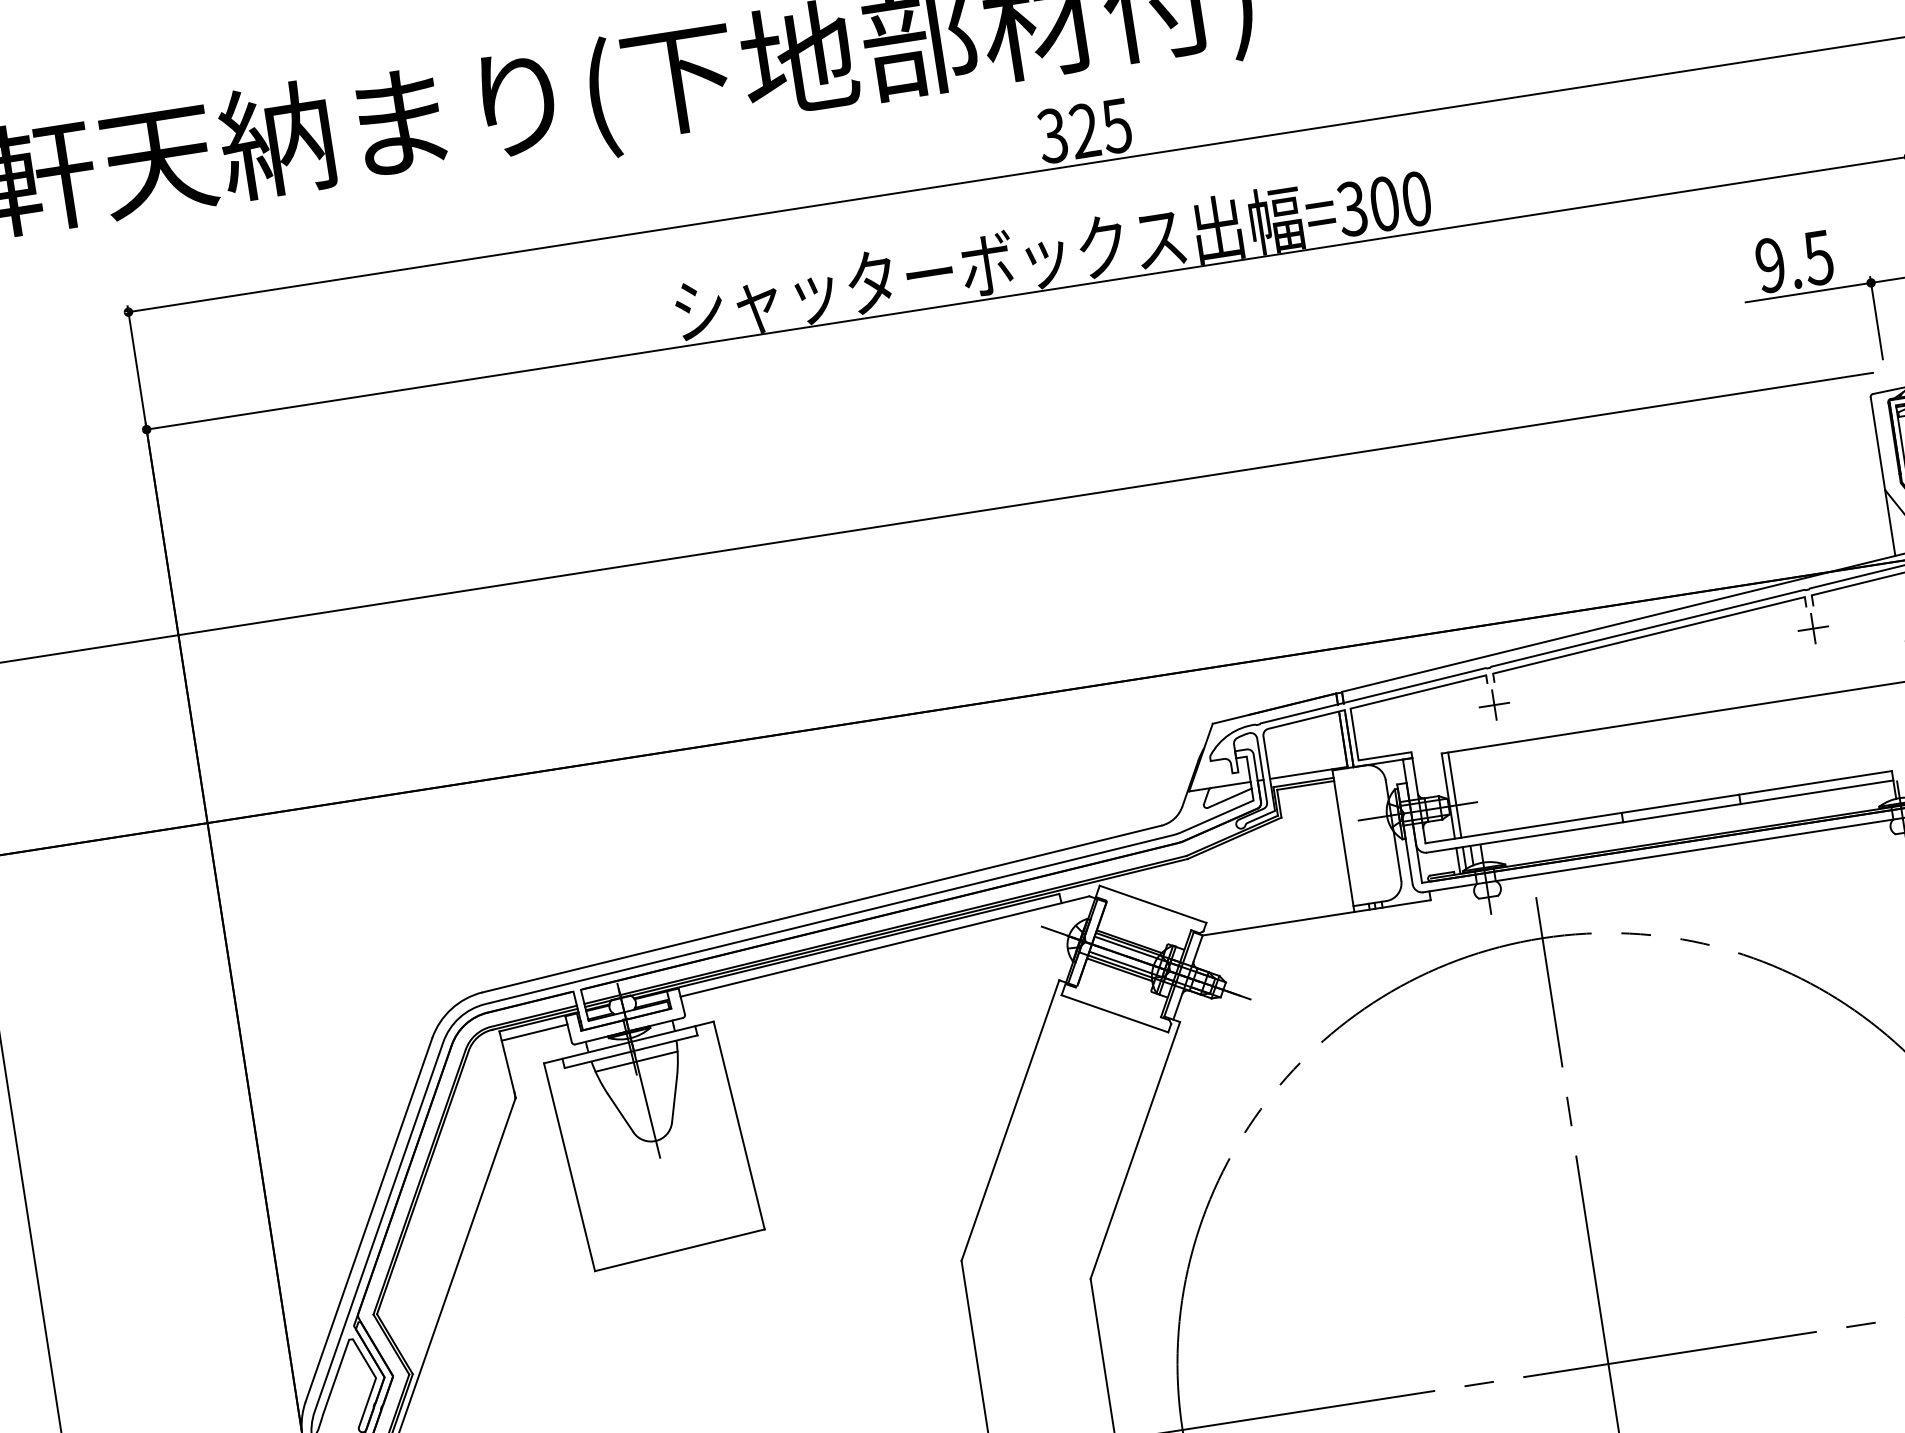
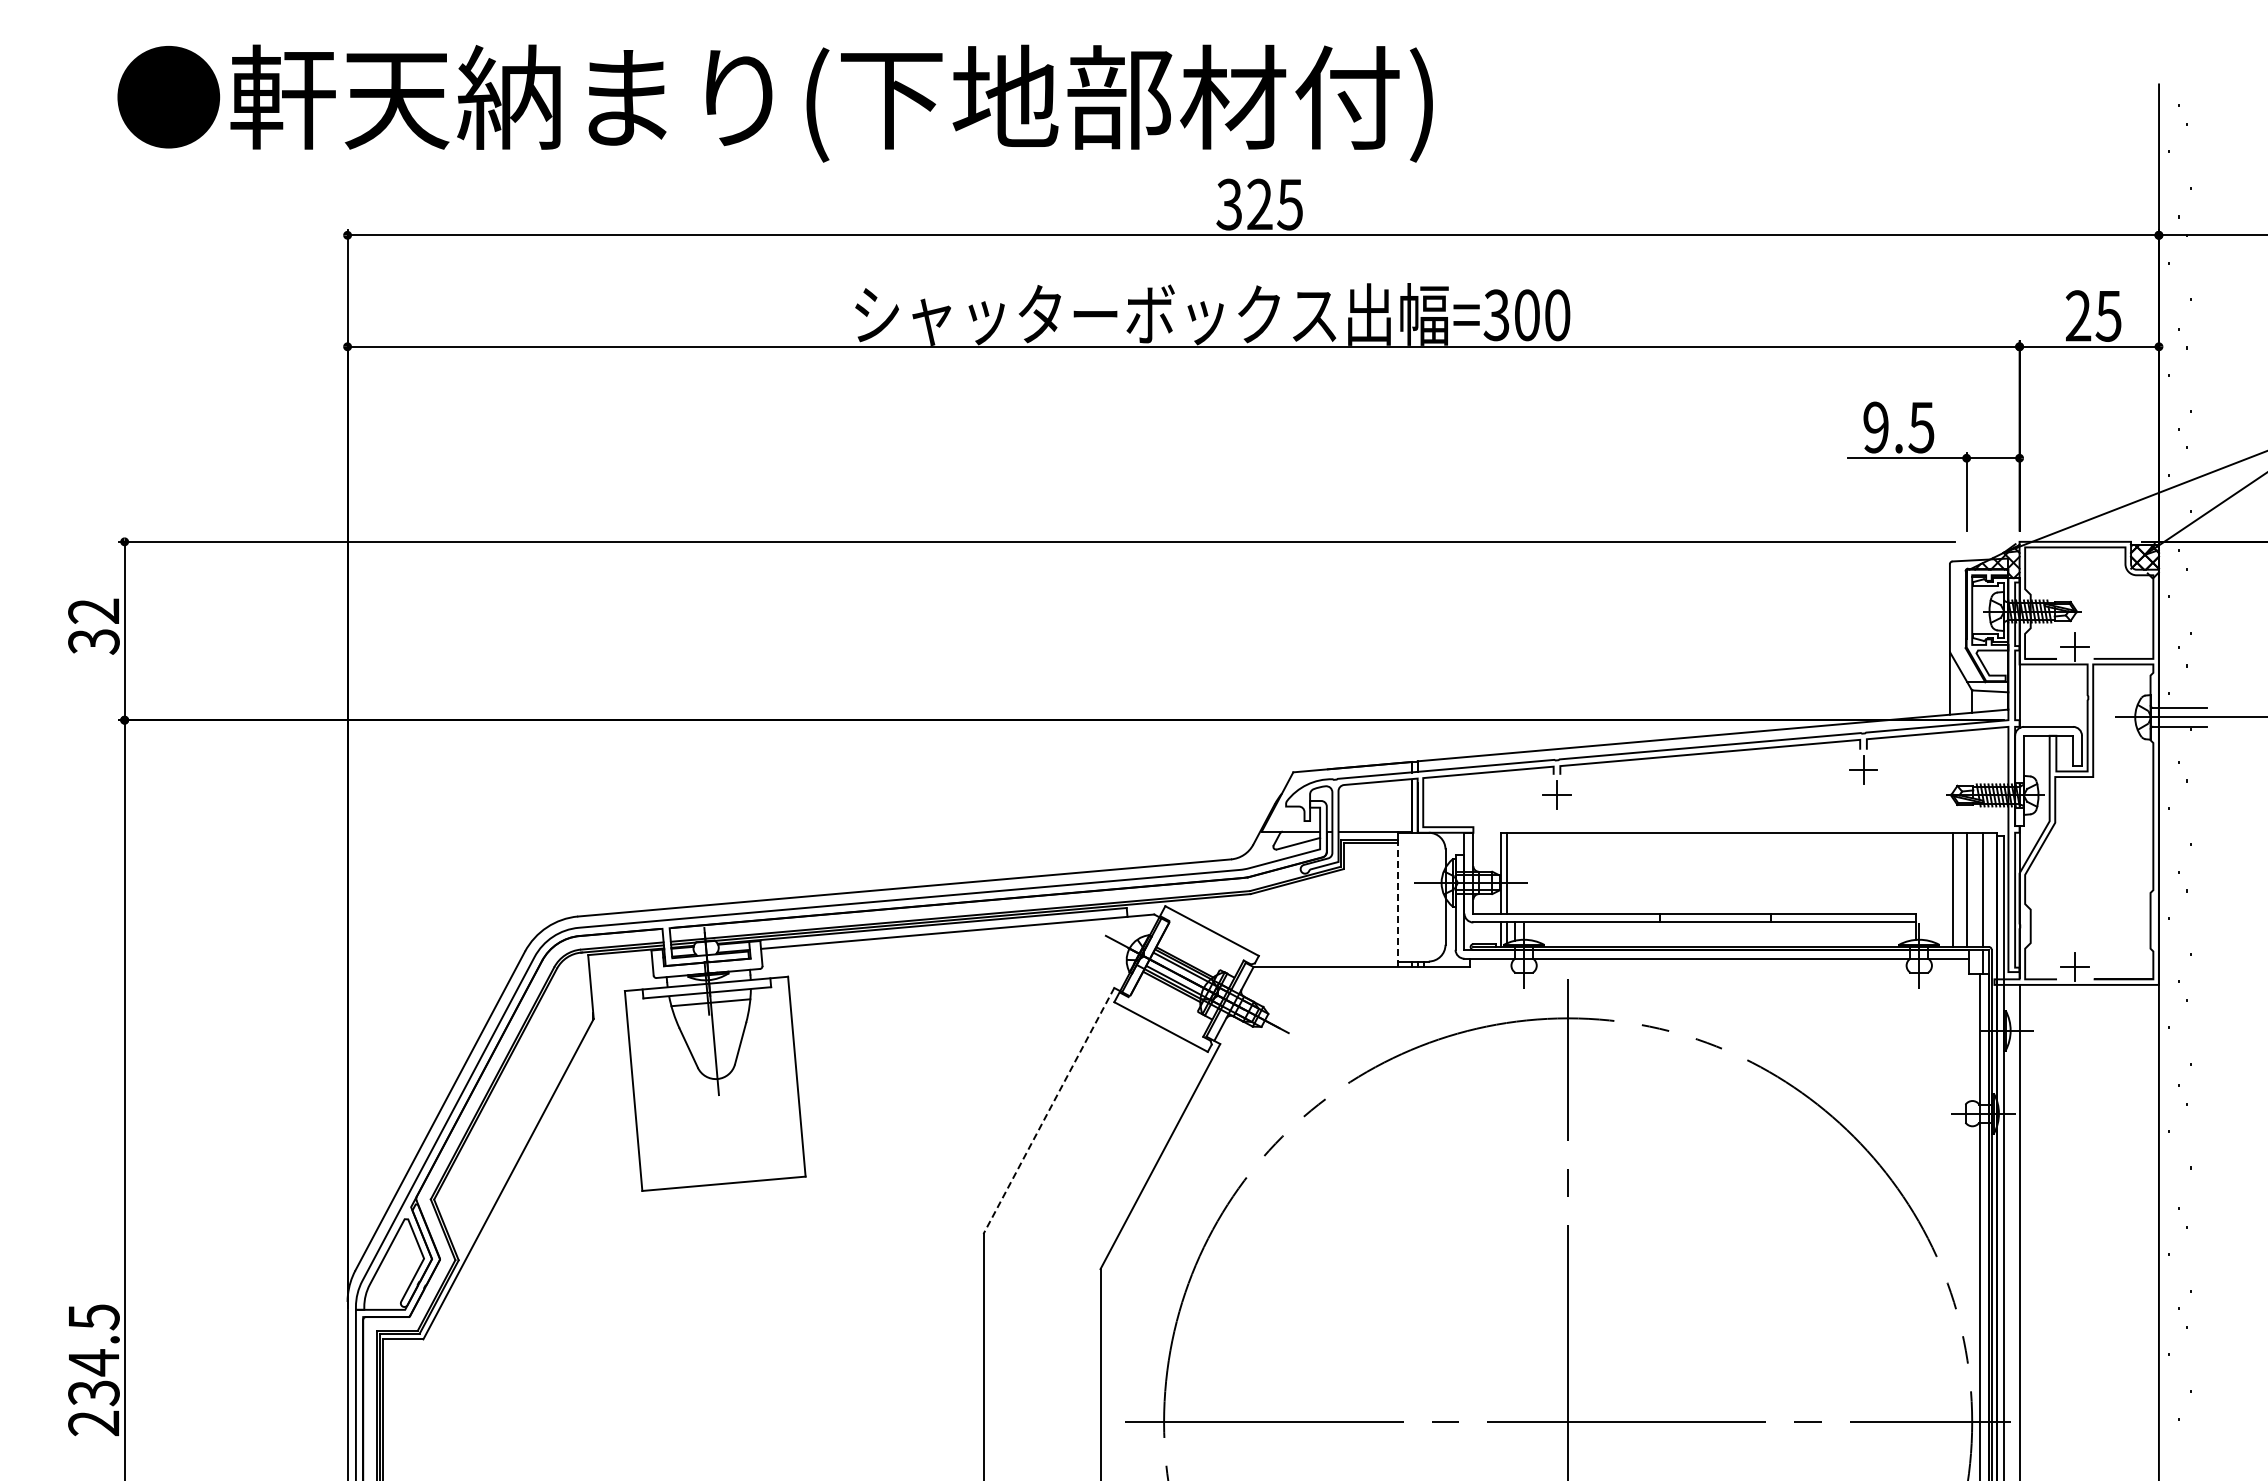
line: (1344, 846) -> (1397, 904), solid -> dashed
line: (534, 1032) -> (620, 961), removed
line: (1010, 1121) -> (1048, 1111), solid -> dashed

